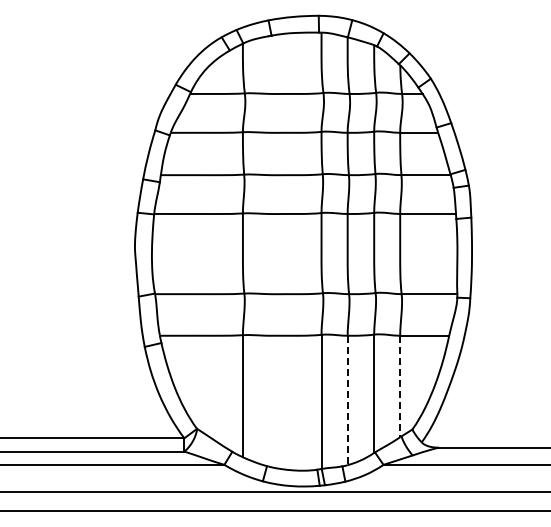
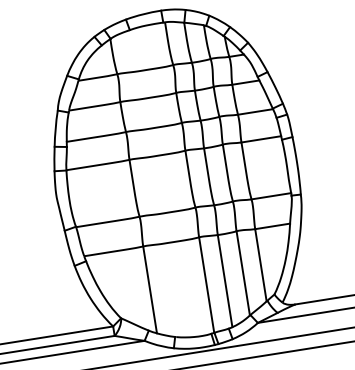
line: (400, 386) -> (261, 265), dashed -> solid
line: (347, 400) -> (224, 281), dashed -> solid

